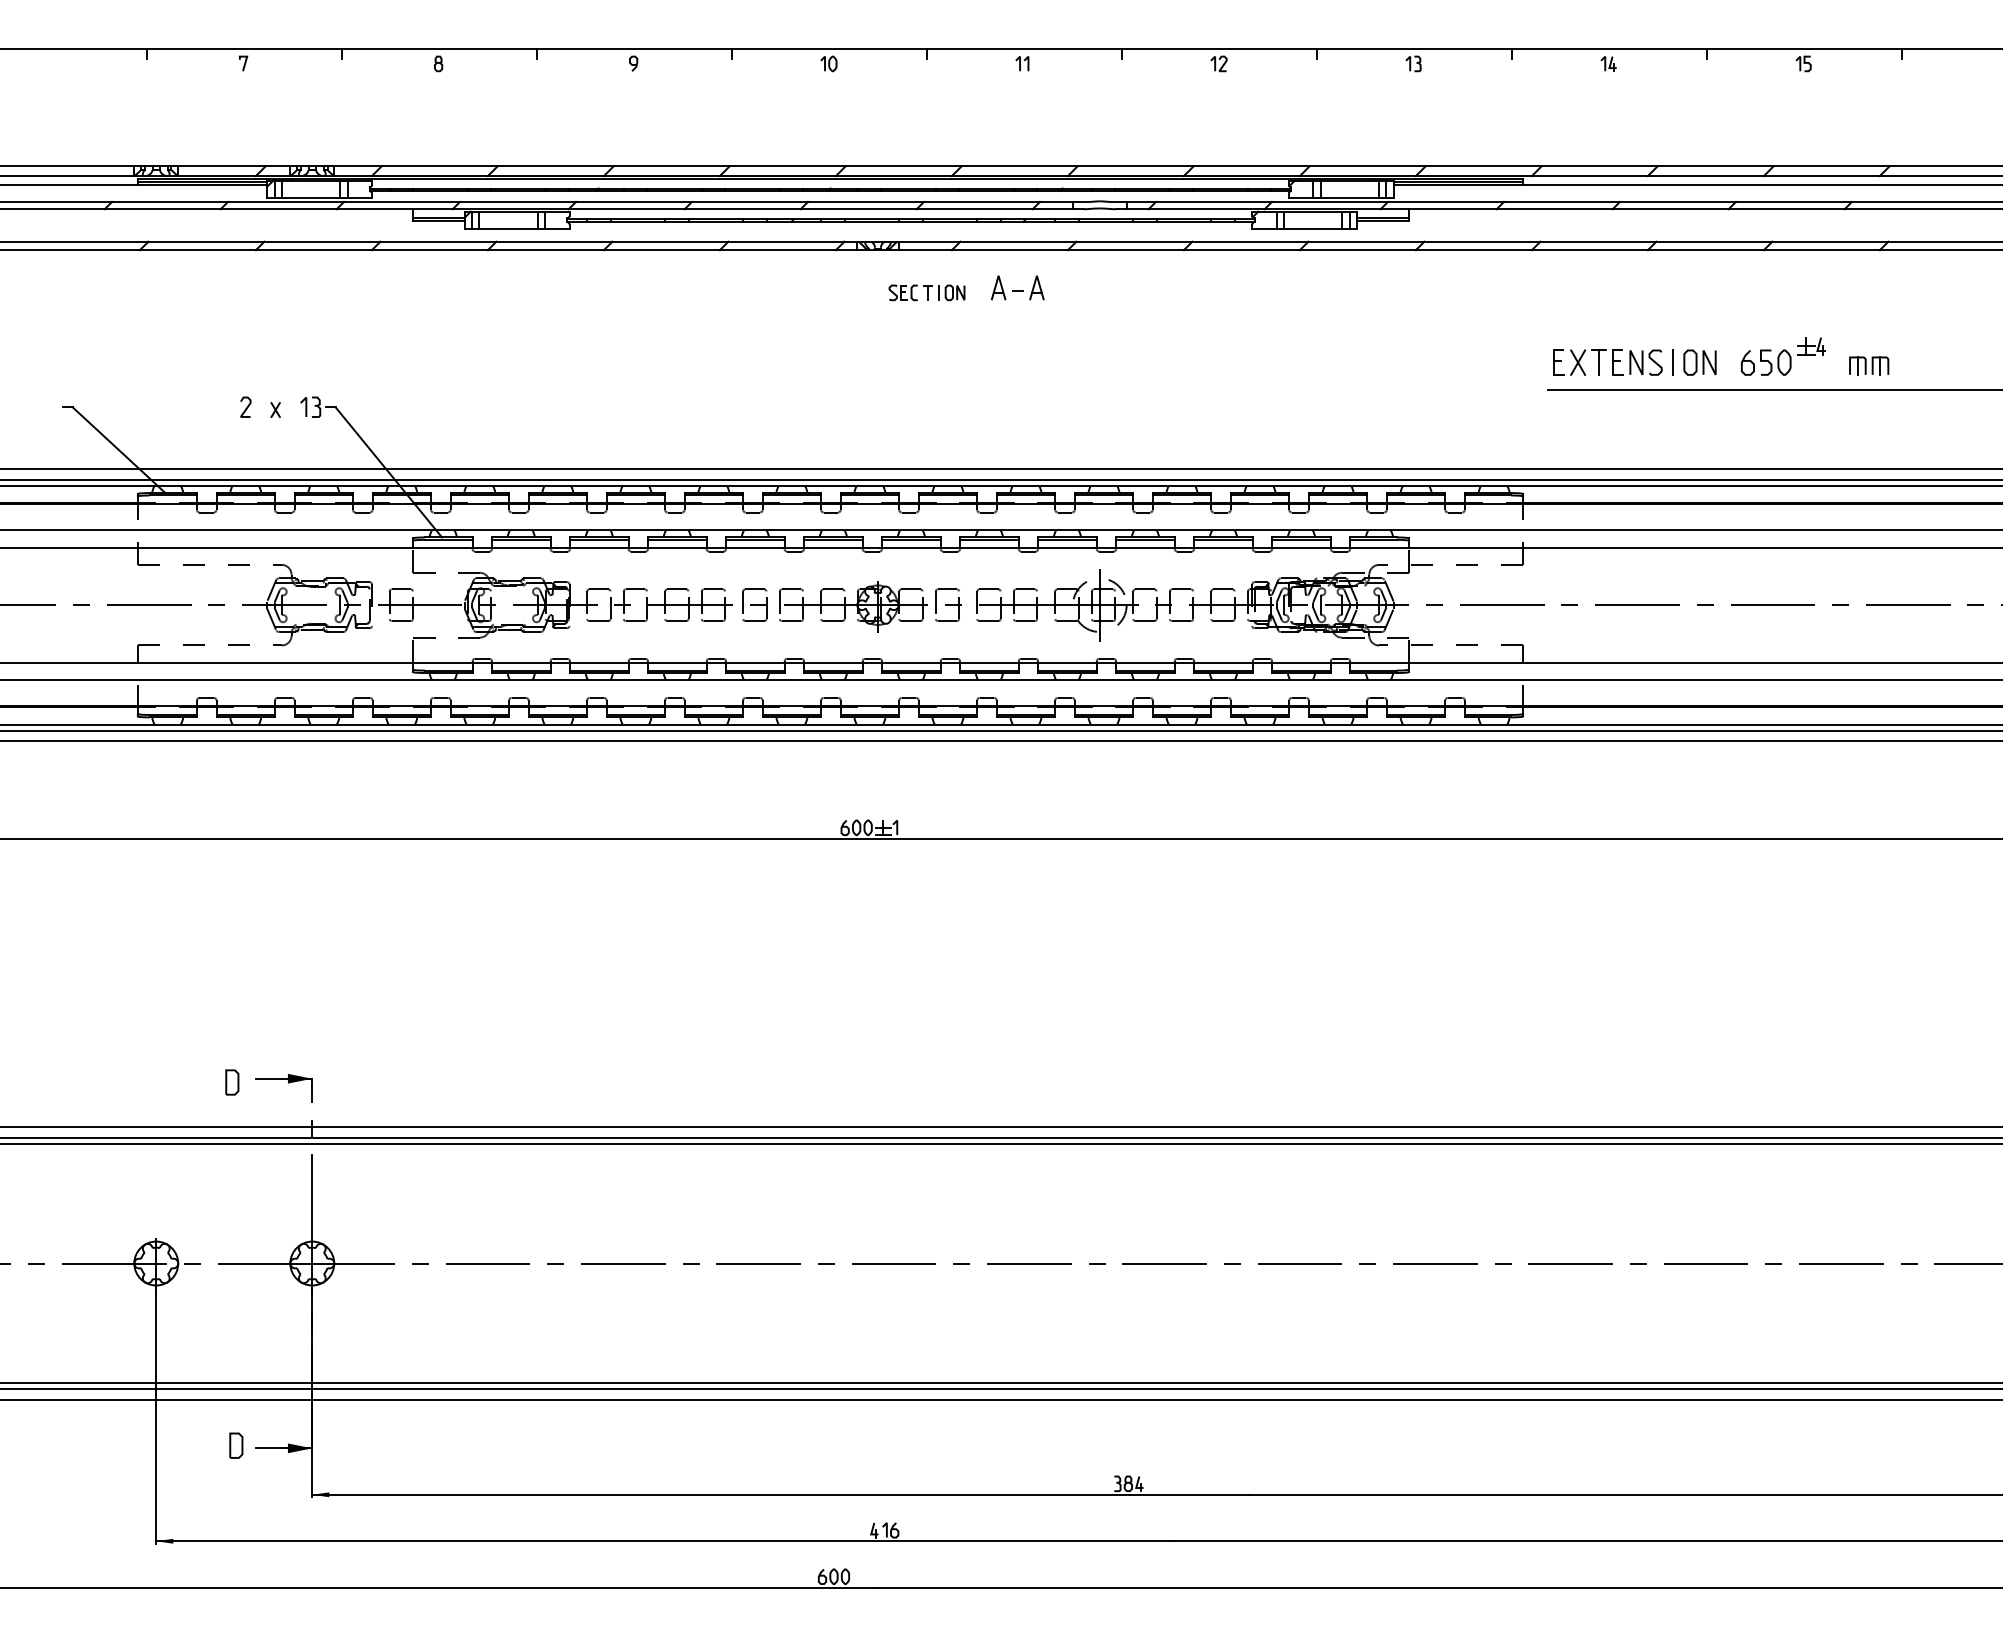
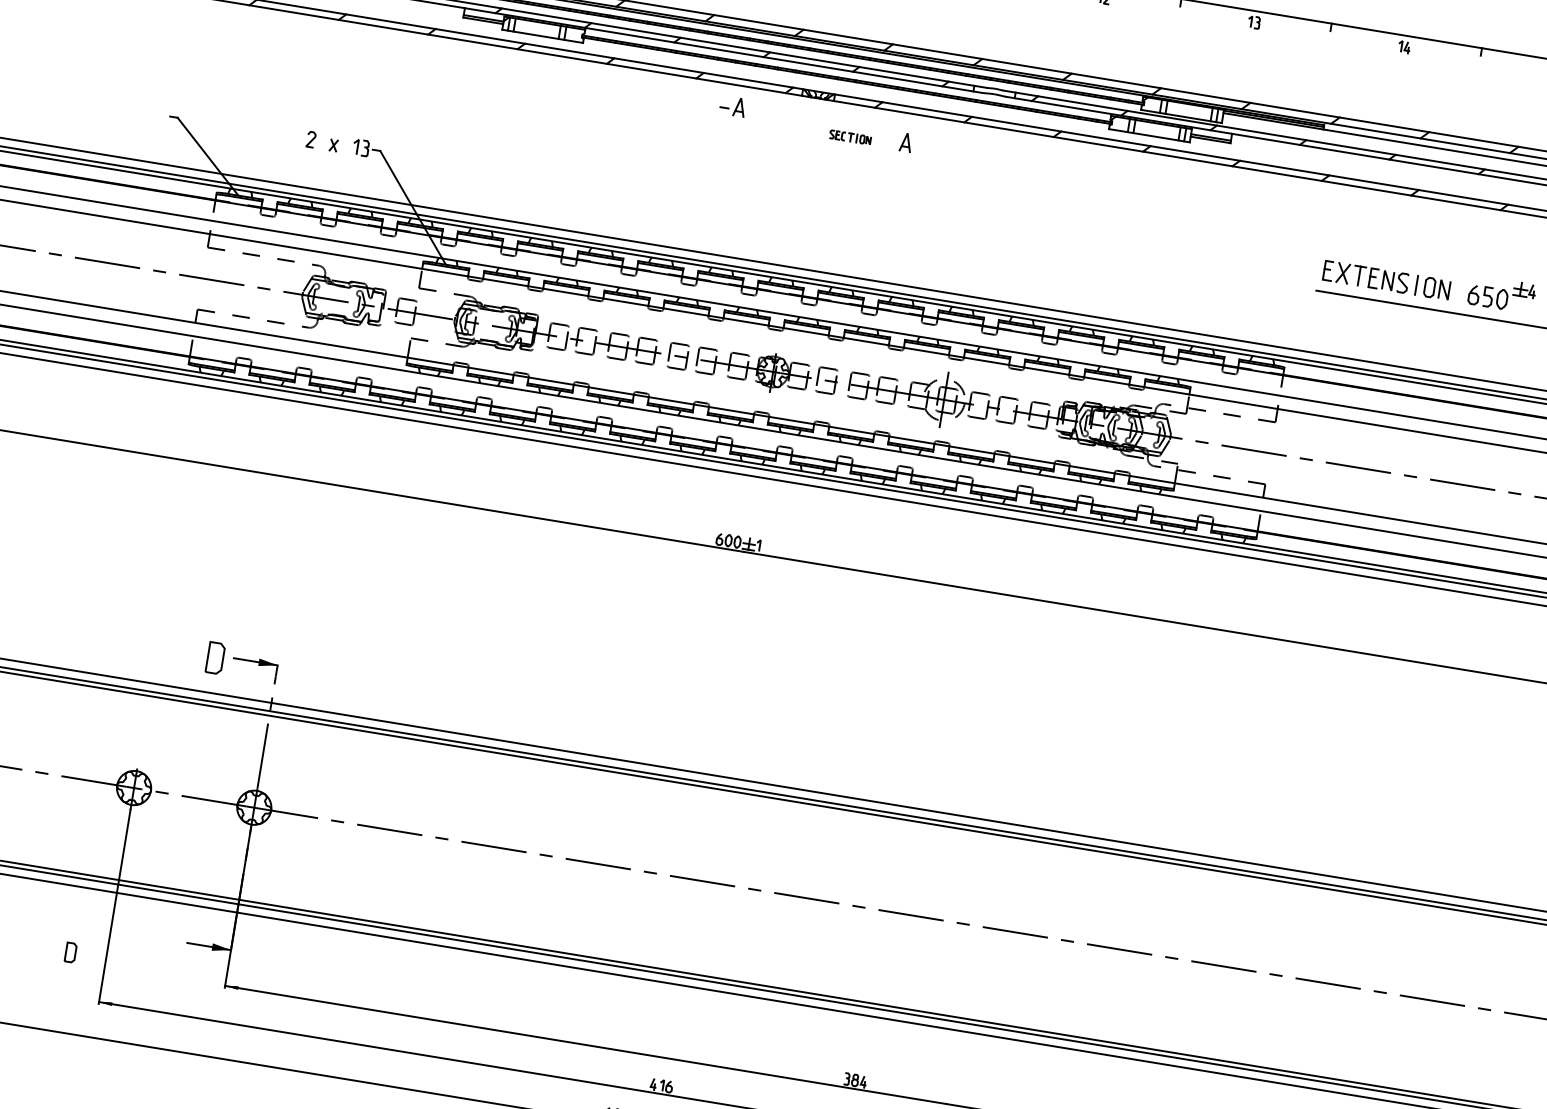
part: (1028, 287) -> (733, 106), moved
part: (926, 292) -> (850, 137), size x0.7
part: (232, 1082) -> (215, 658), size x1.6
part: (236, 1445) -> (70, 952), moved

